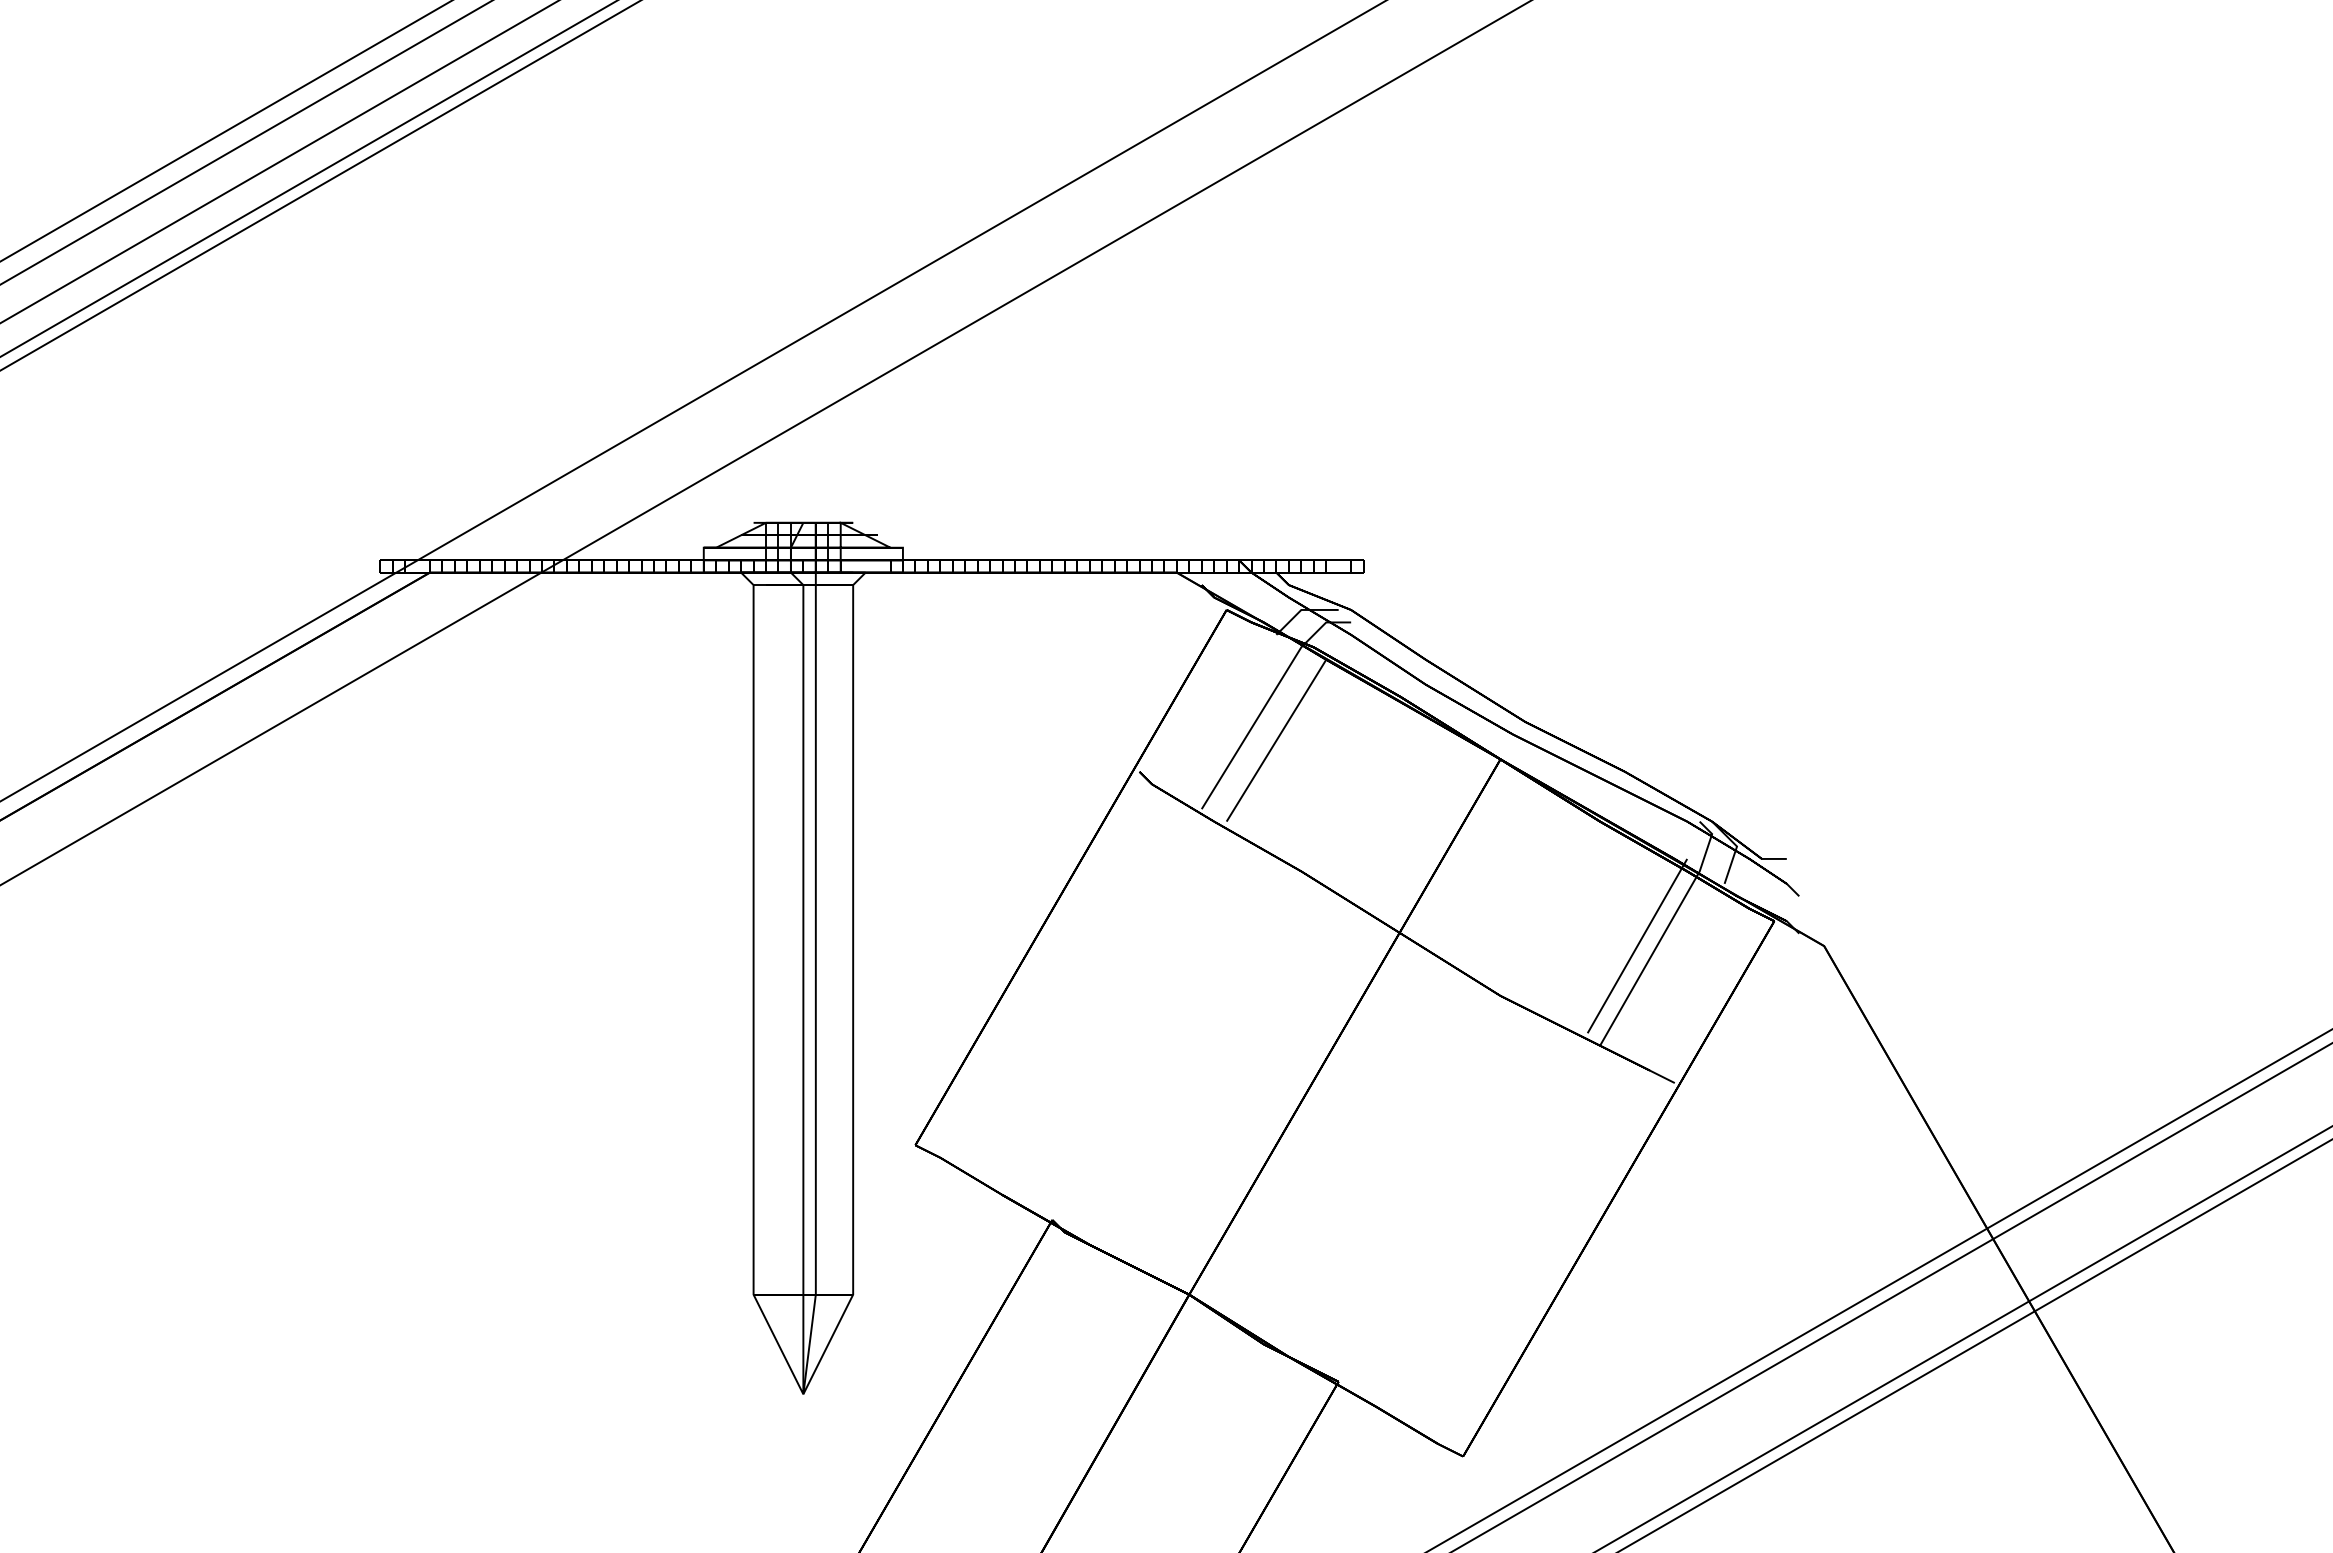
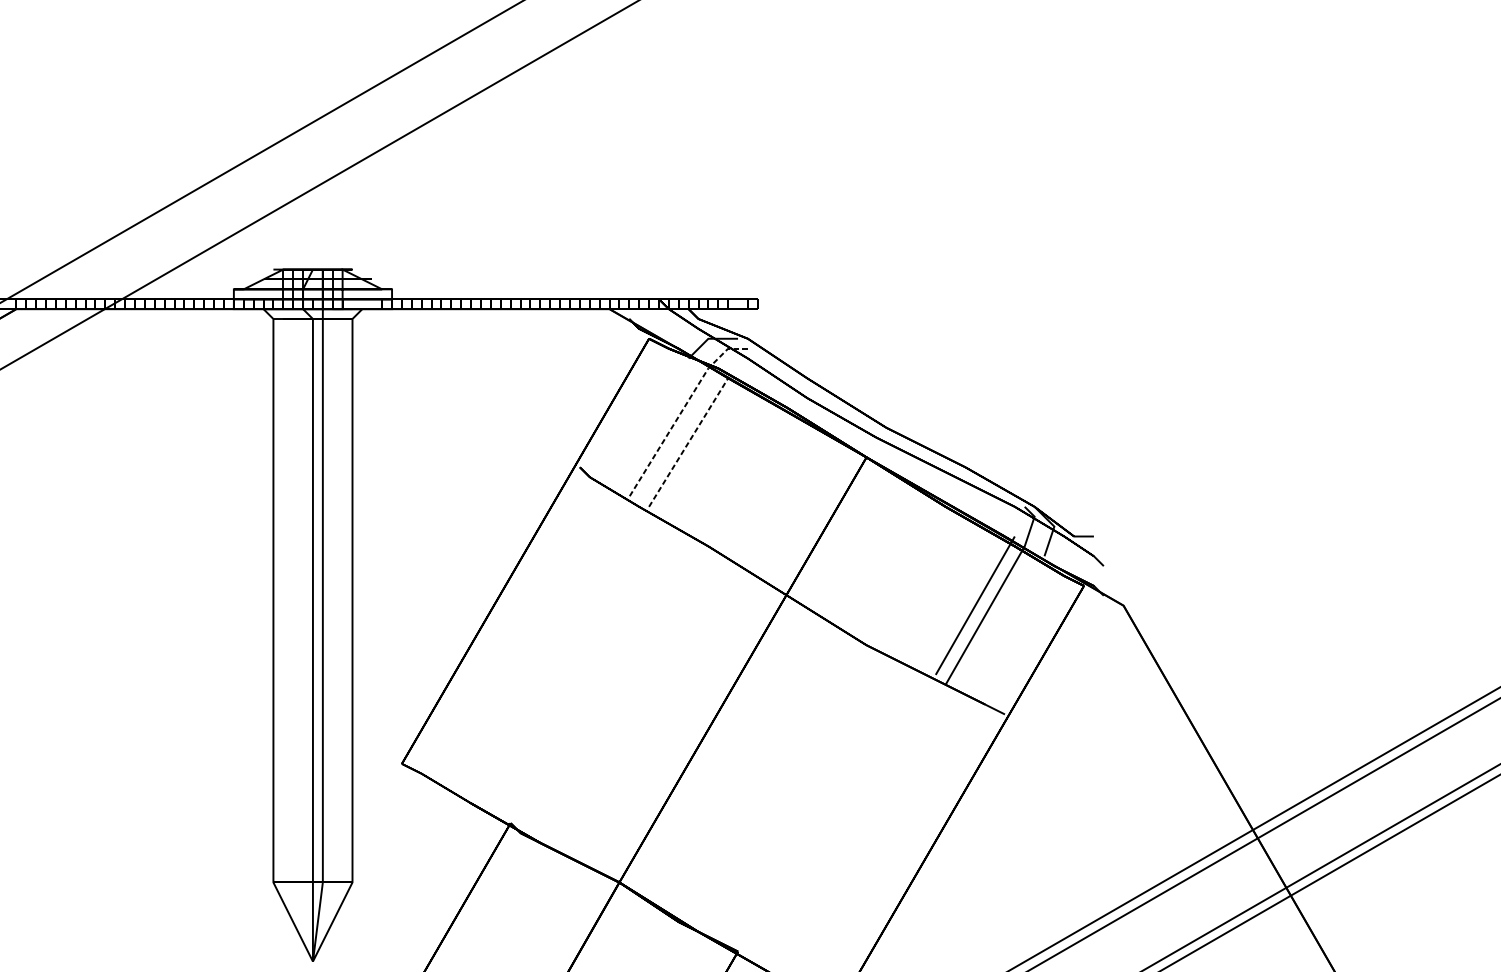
line: (1267, 701) -> (681, 411), solid -> dashed
line: (1276, 740) -> (688, 442), solid -> dashed

